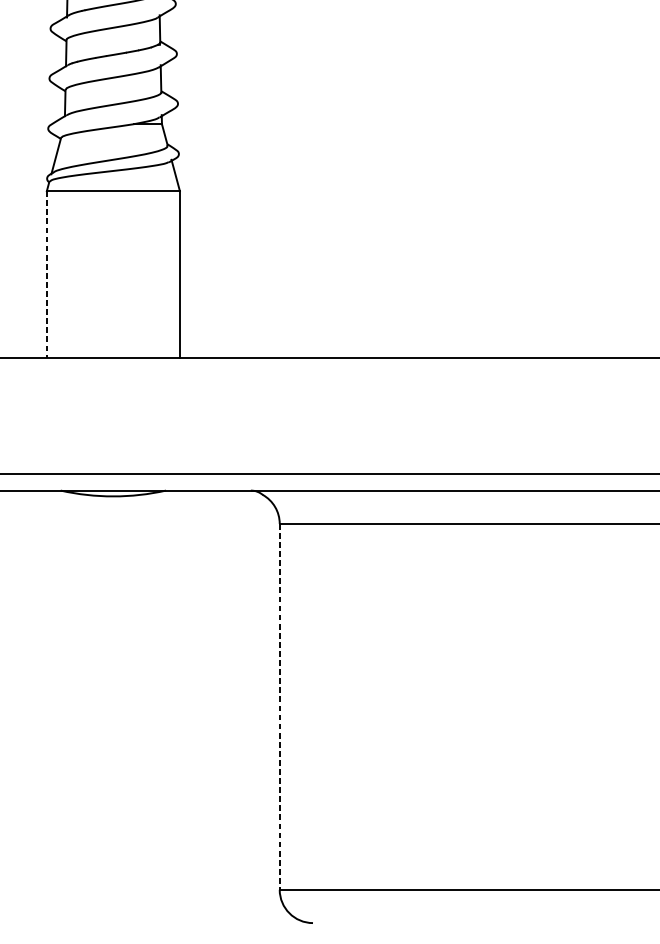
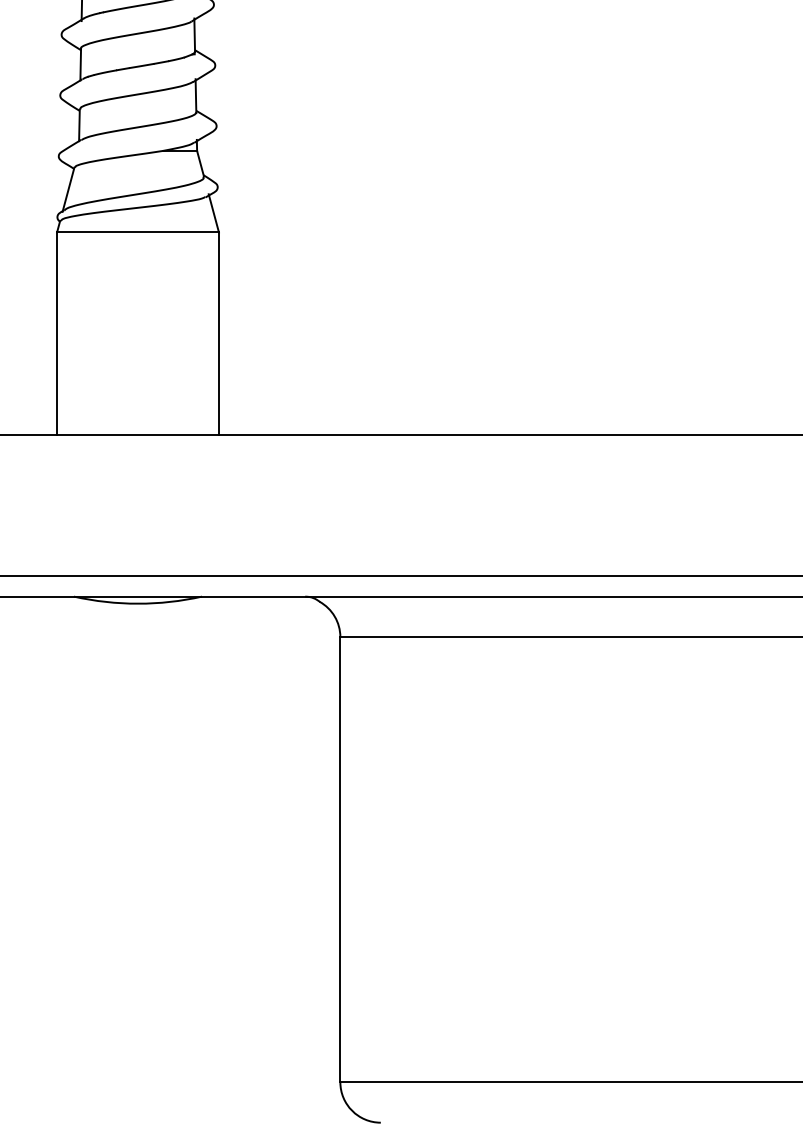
line: (47, 275) -> (57, 334), dashed -> solid
line: (279, 706) -> (340, 859), dashed -> solid

